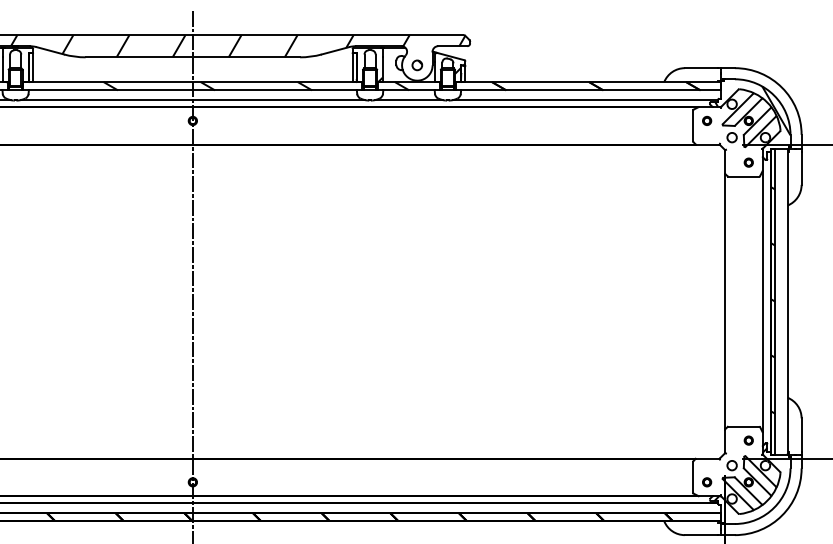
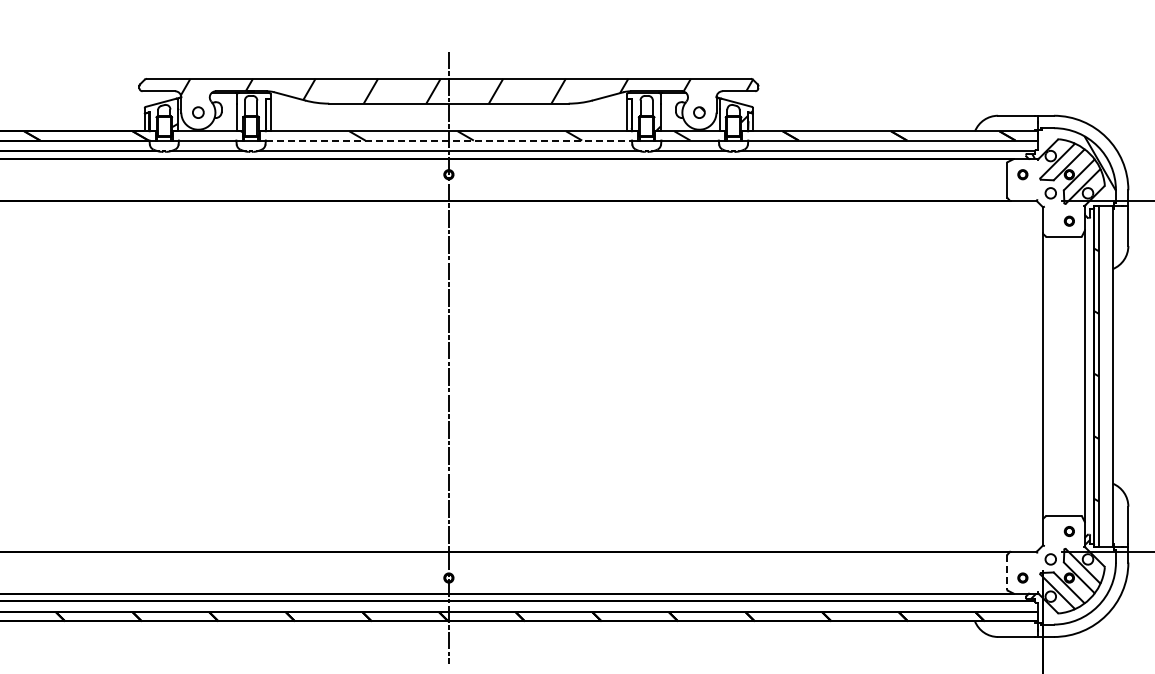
line: (193, 90) -> (449, 140), solid -> dashed
line: (693, 478) -> (1007, 573), solid -> dashed

